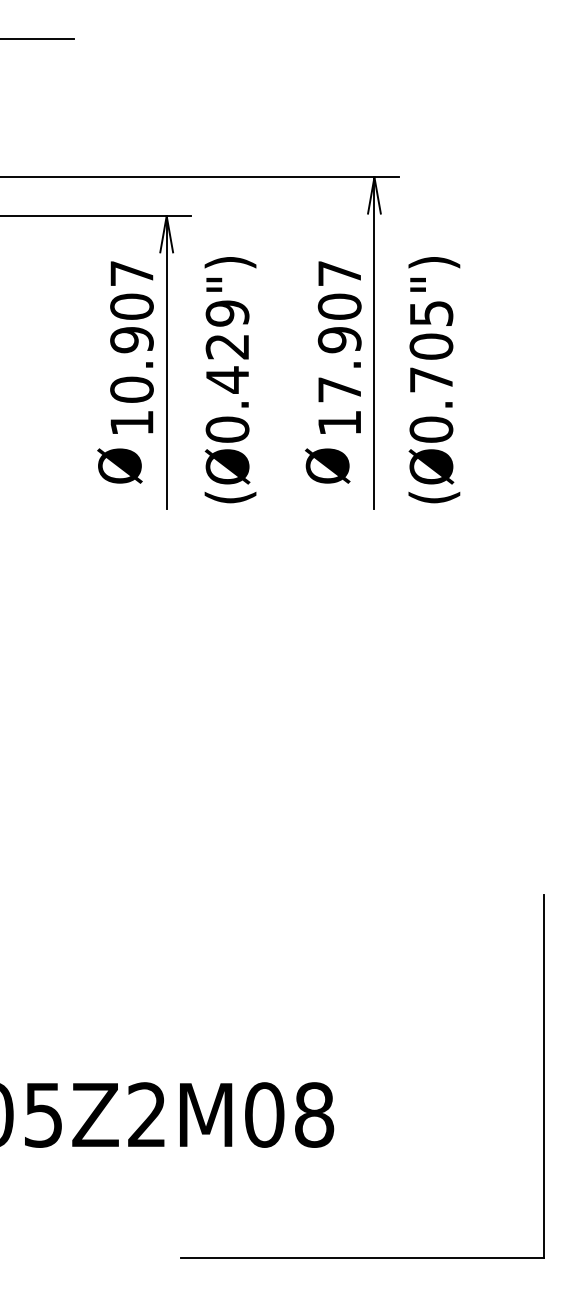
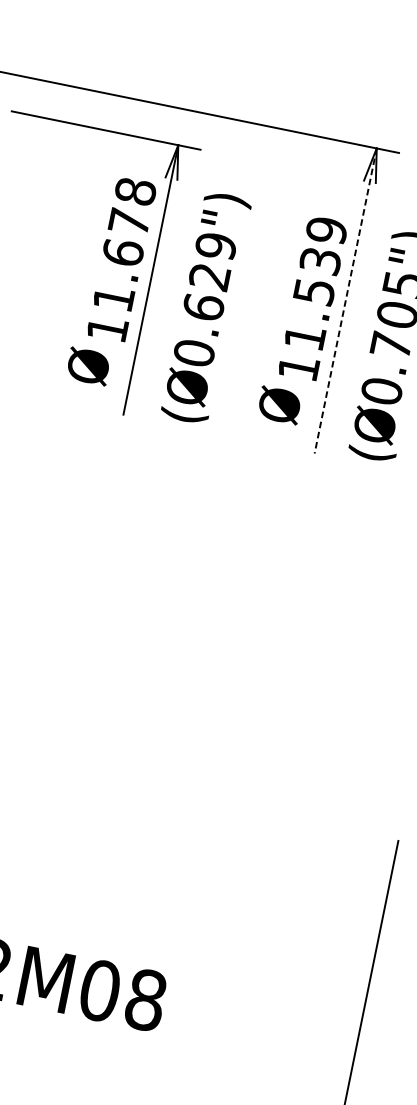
text: (131, 331) -> (124, 244), 10.907 -> 11.678
text: (339, 331) -> (315, 283), 17.907 -> 11.539
line: (374, 343) -> (345, 301), solid -> dashed
text: (227, 379) -> (203, 306), (Ø0.429") -> (Ø0.629")

